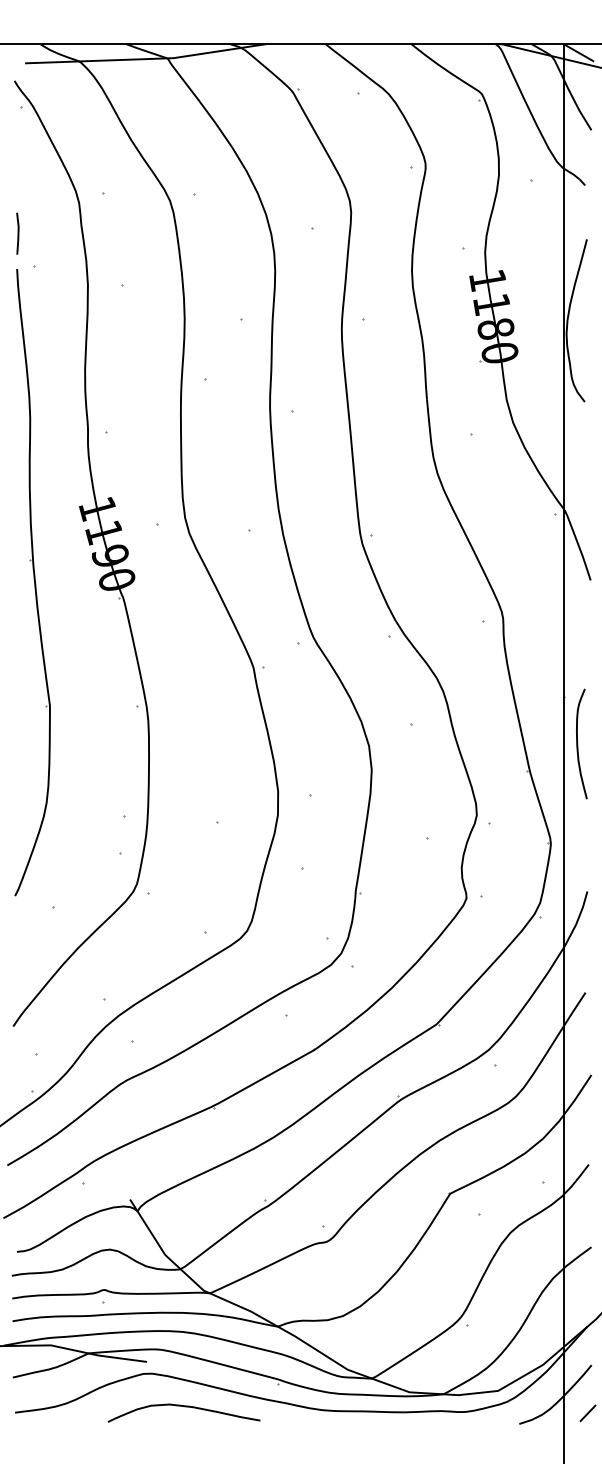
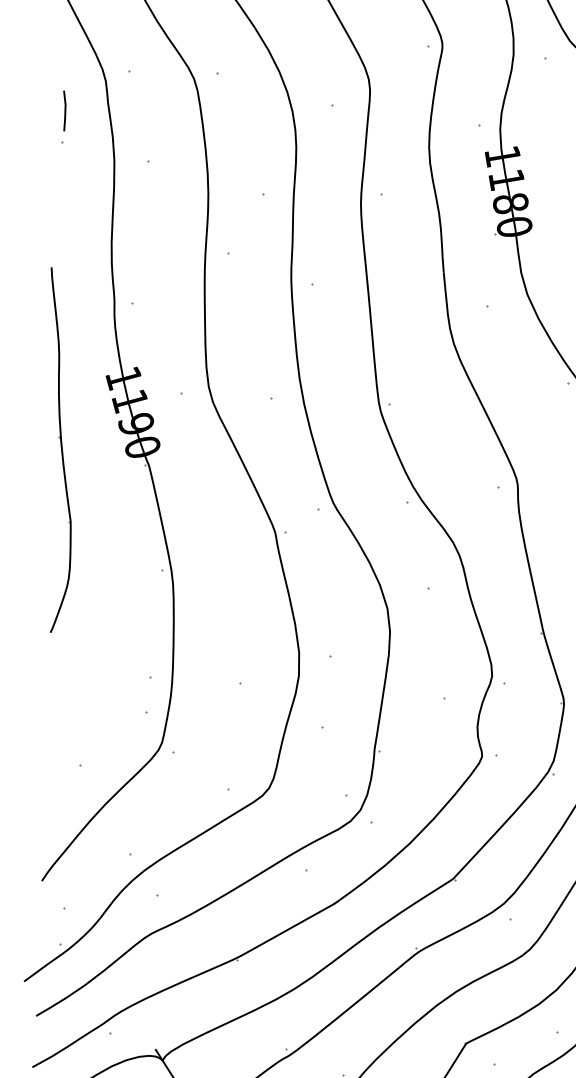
line: (17, 233) -> (64, 110), moved
part: (32, 582) -> (60, 449), size x0.6

